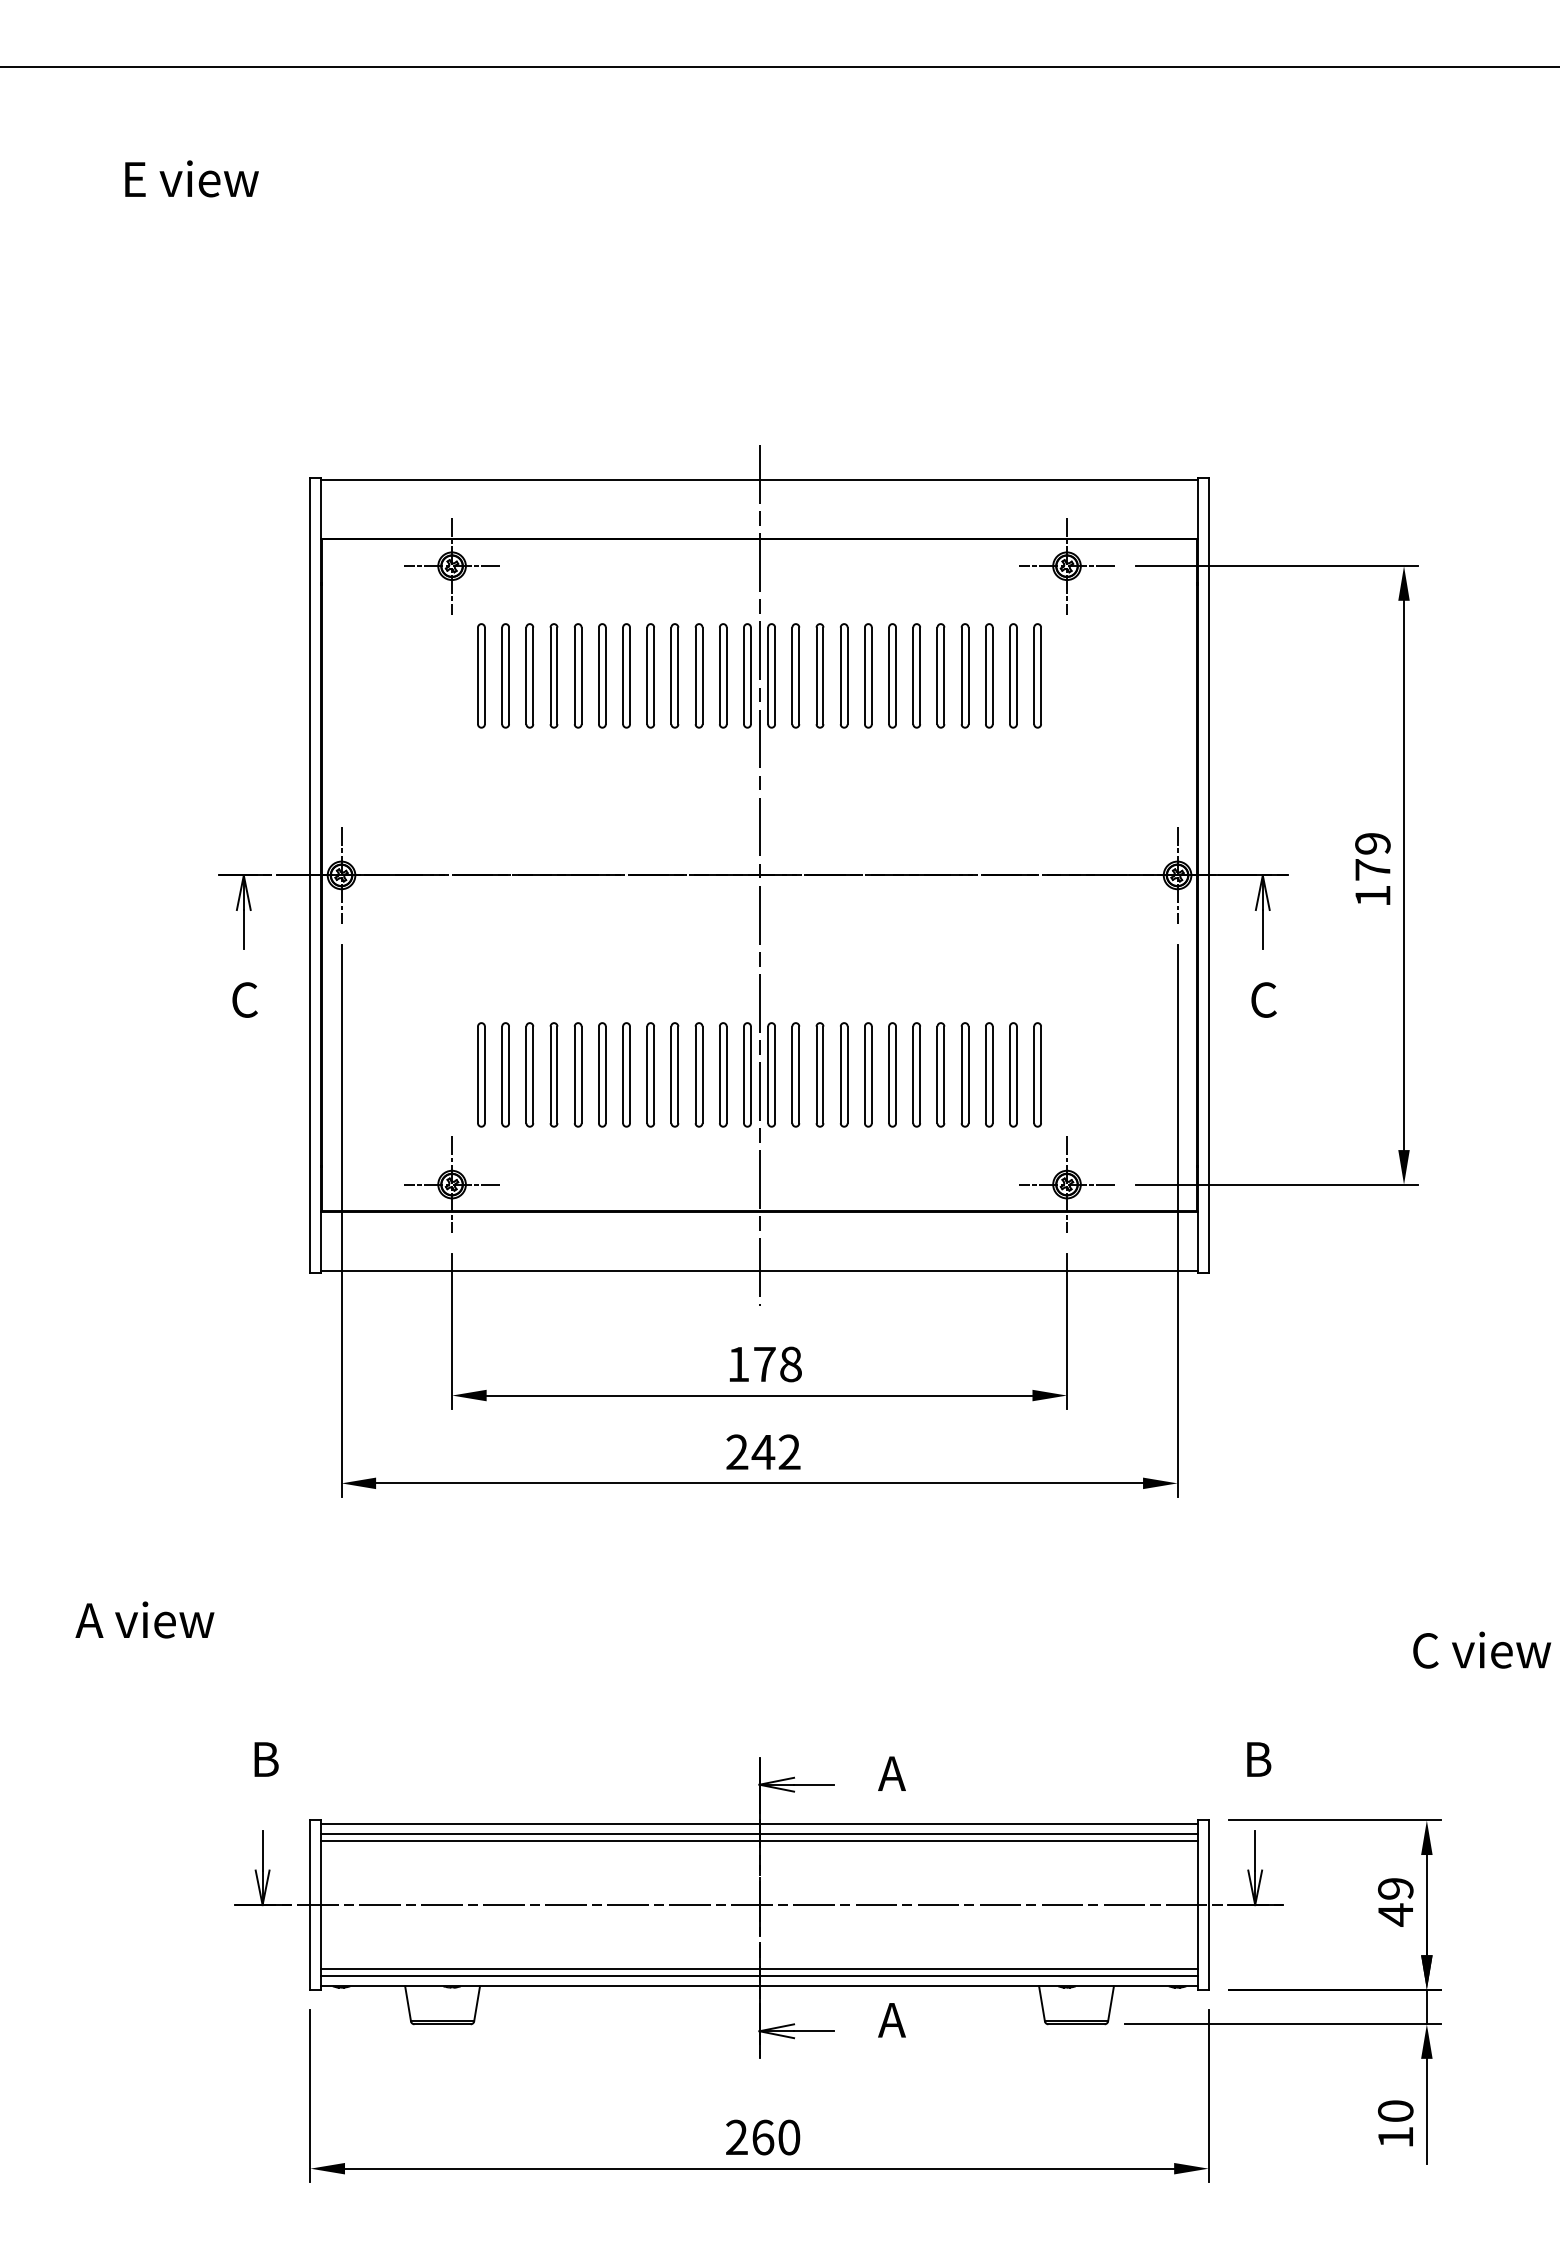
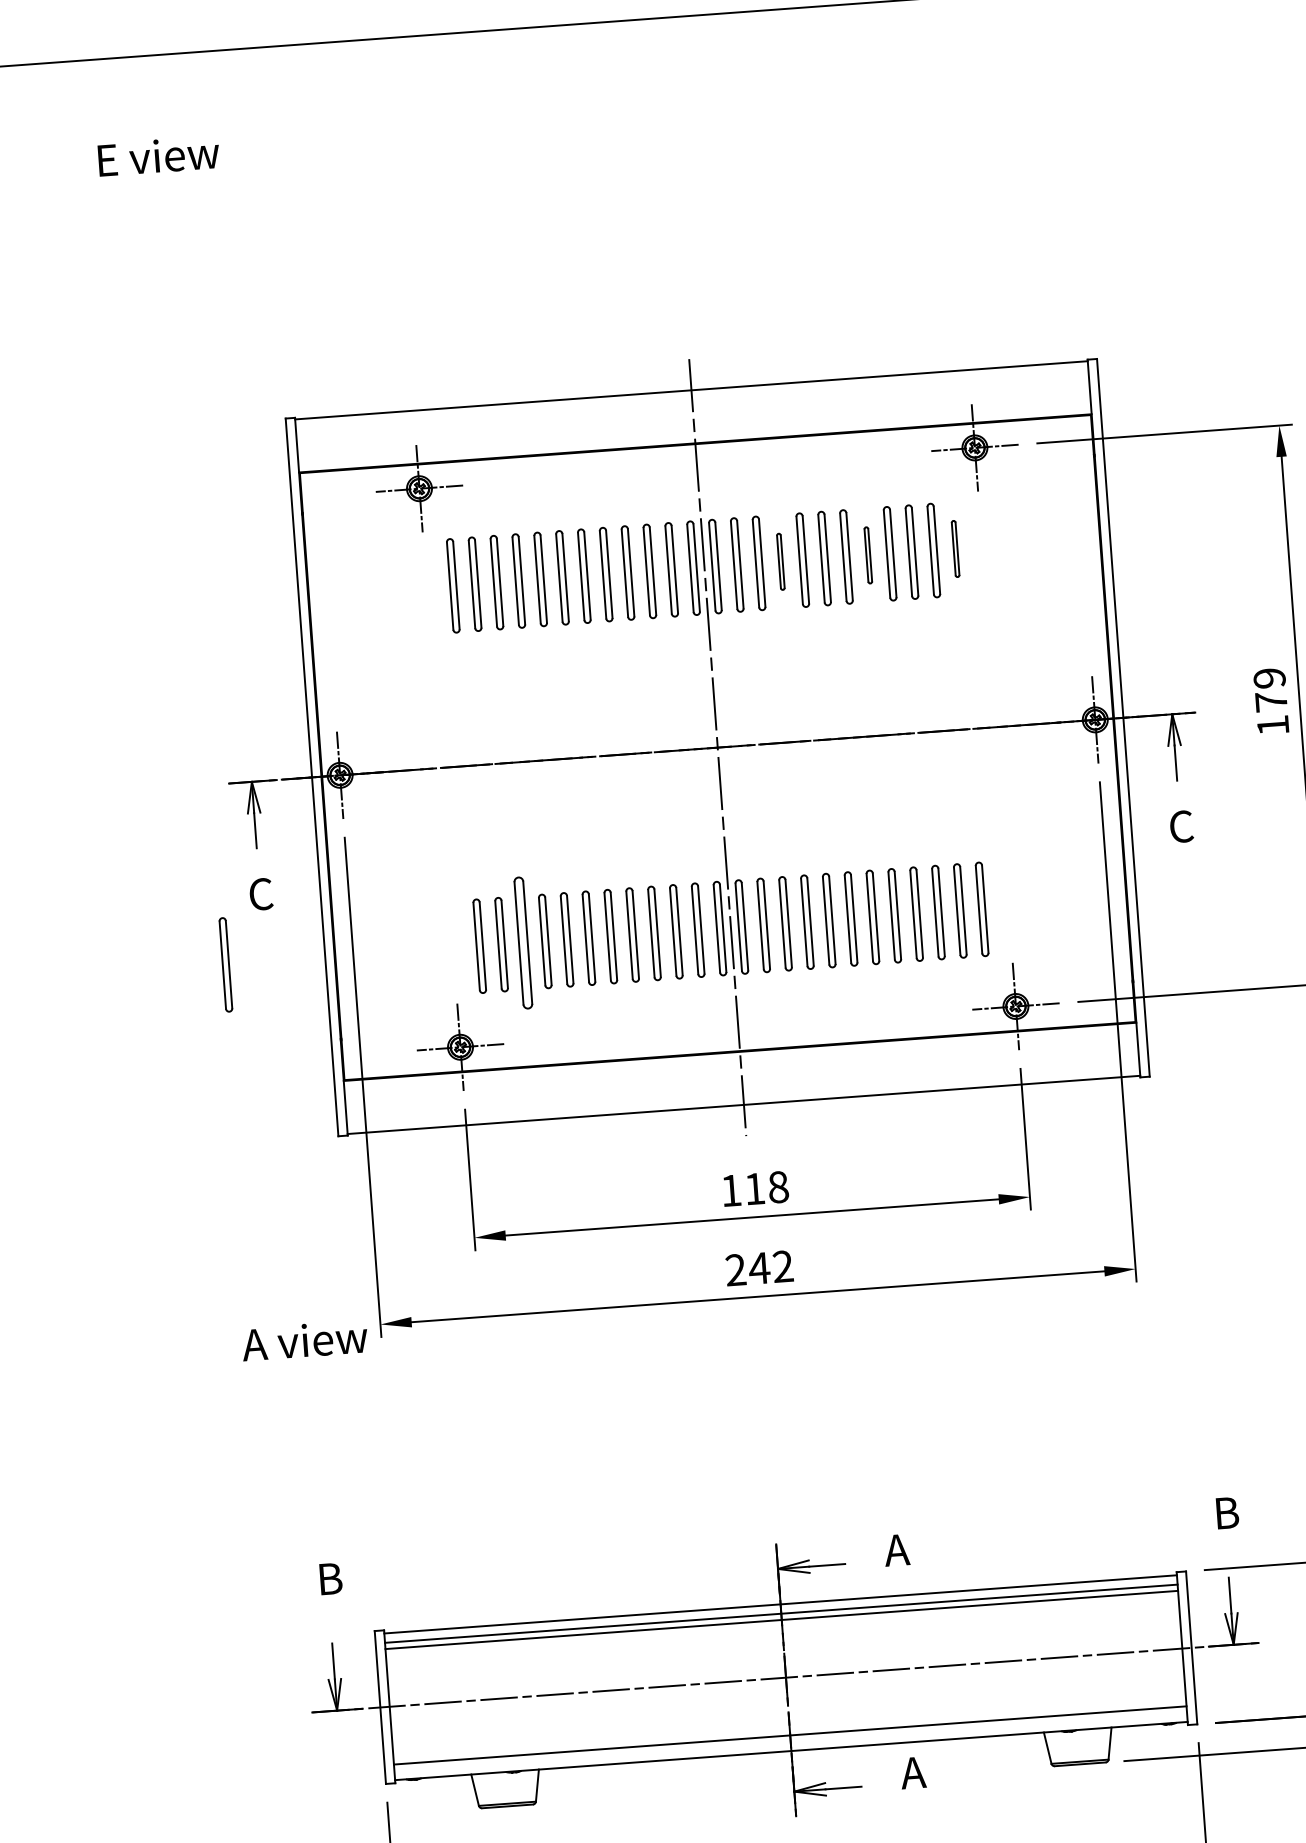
part: (843, 675) -> (780, 561), size x0.6
part: (940, 675) -> (867, 555), size x0.6
part: (1037, 675) -> (955, 548), size x0.6
part: (200, 1074) -> (225, 964), added
part: (529, 1074) -> (523, 942), size x1.4
text: (764, 1364) -> (754, 1189), 178 -> 118
text: (144, 1619) -> (304, 1340), moved
line: (759, 1975) -> (790, 1741), removed

